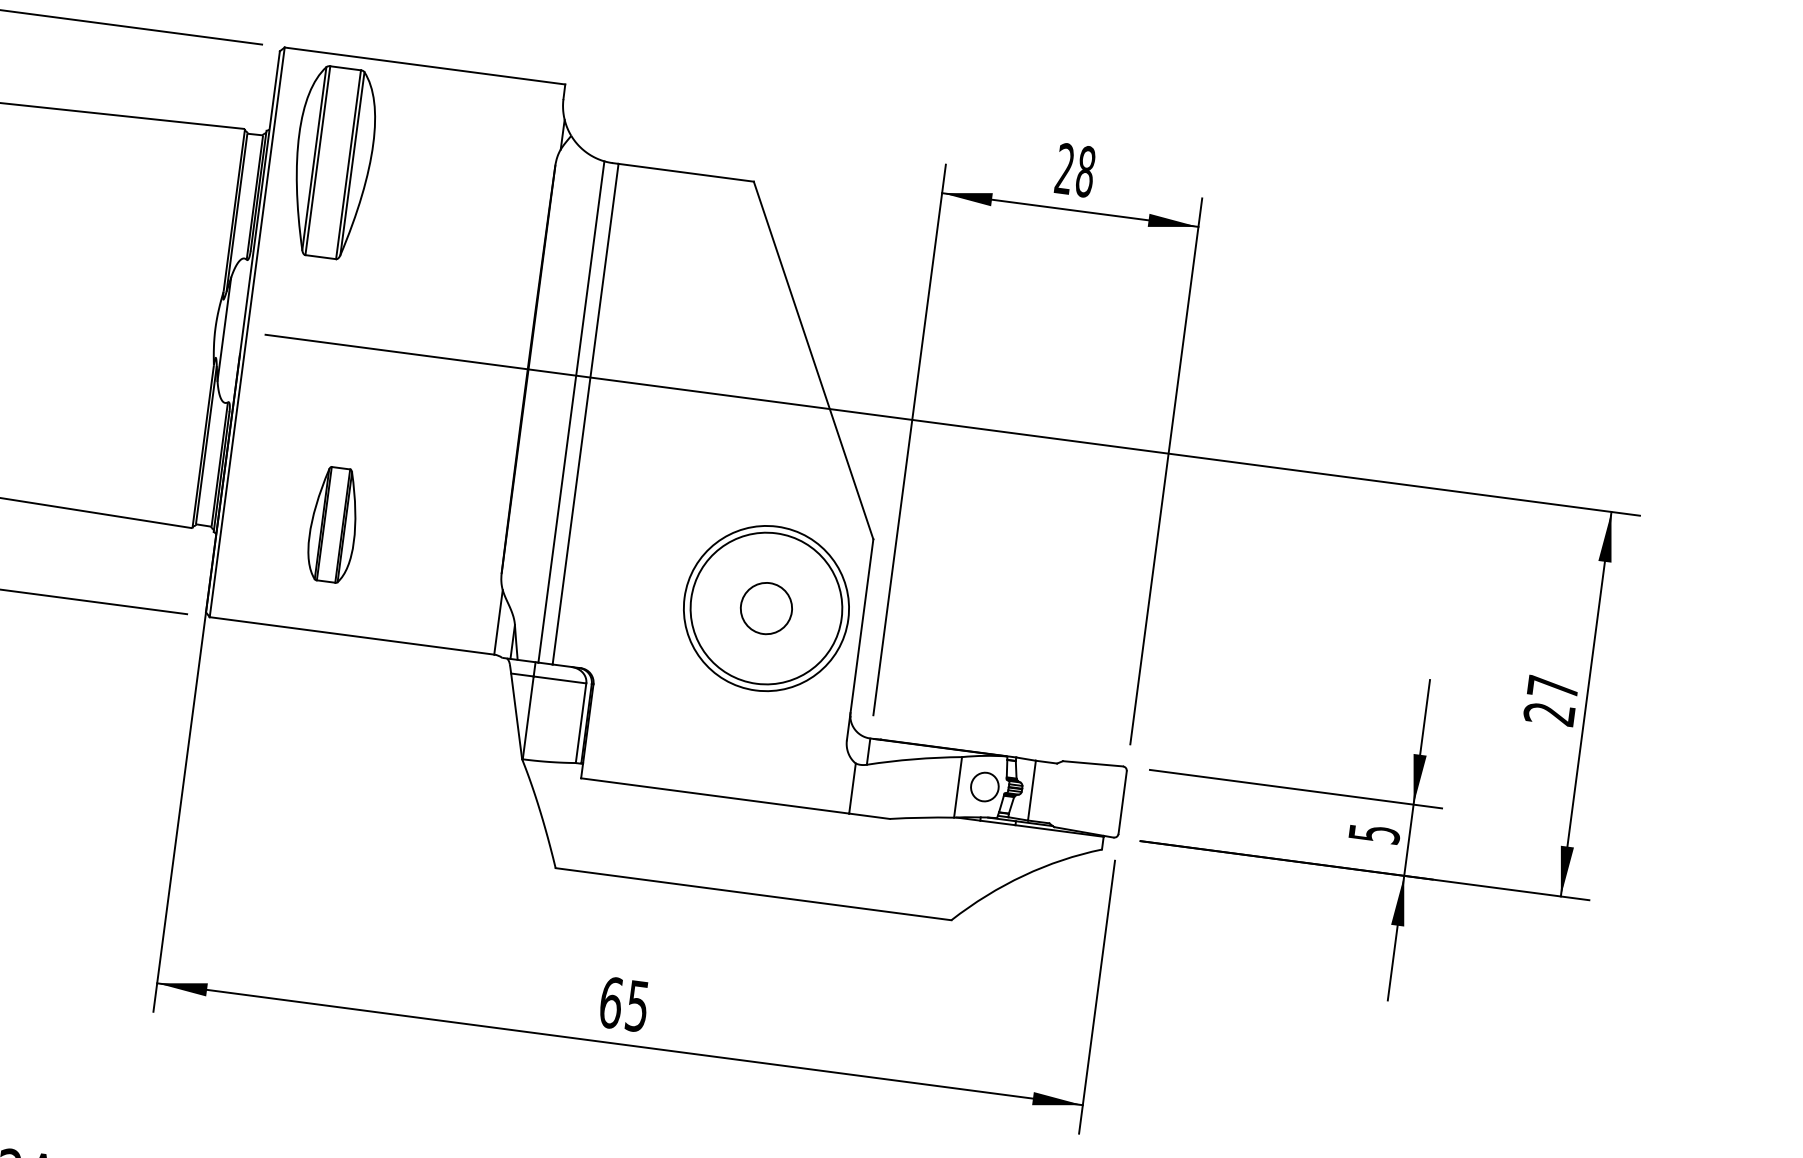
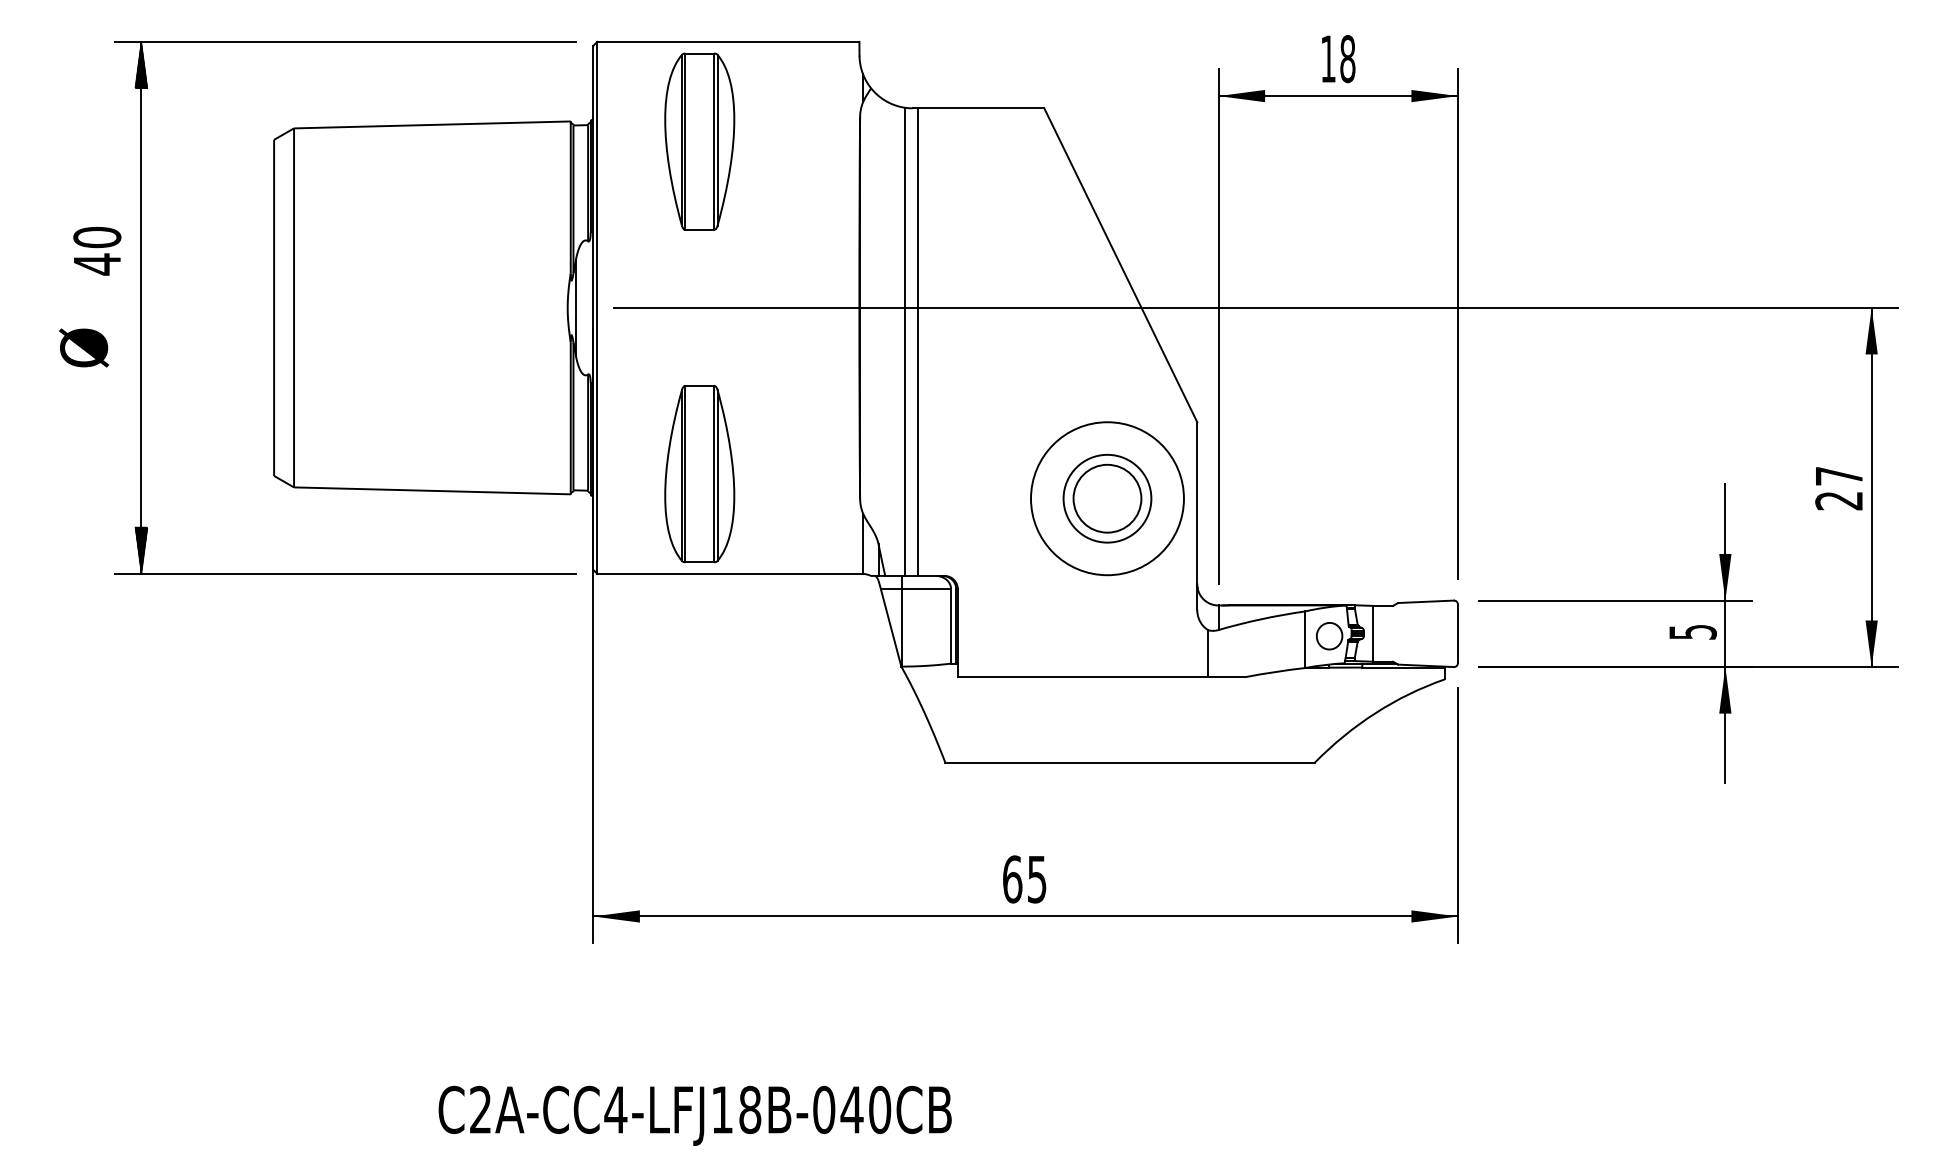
part: (332, 162) -> (699, 141), moved
text: (1065, 168) -> (1328, 58), 28 -> 18
part: (333, 525) -> (699, 474), size x1.67
circle: (766, 608) -> (1107, 498), size x0.62
circle: (766, 608) -> (1107, 498), size x1.43

